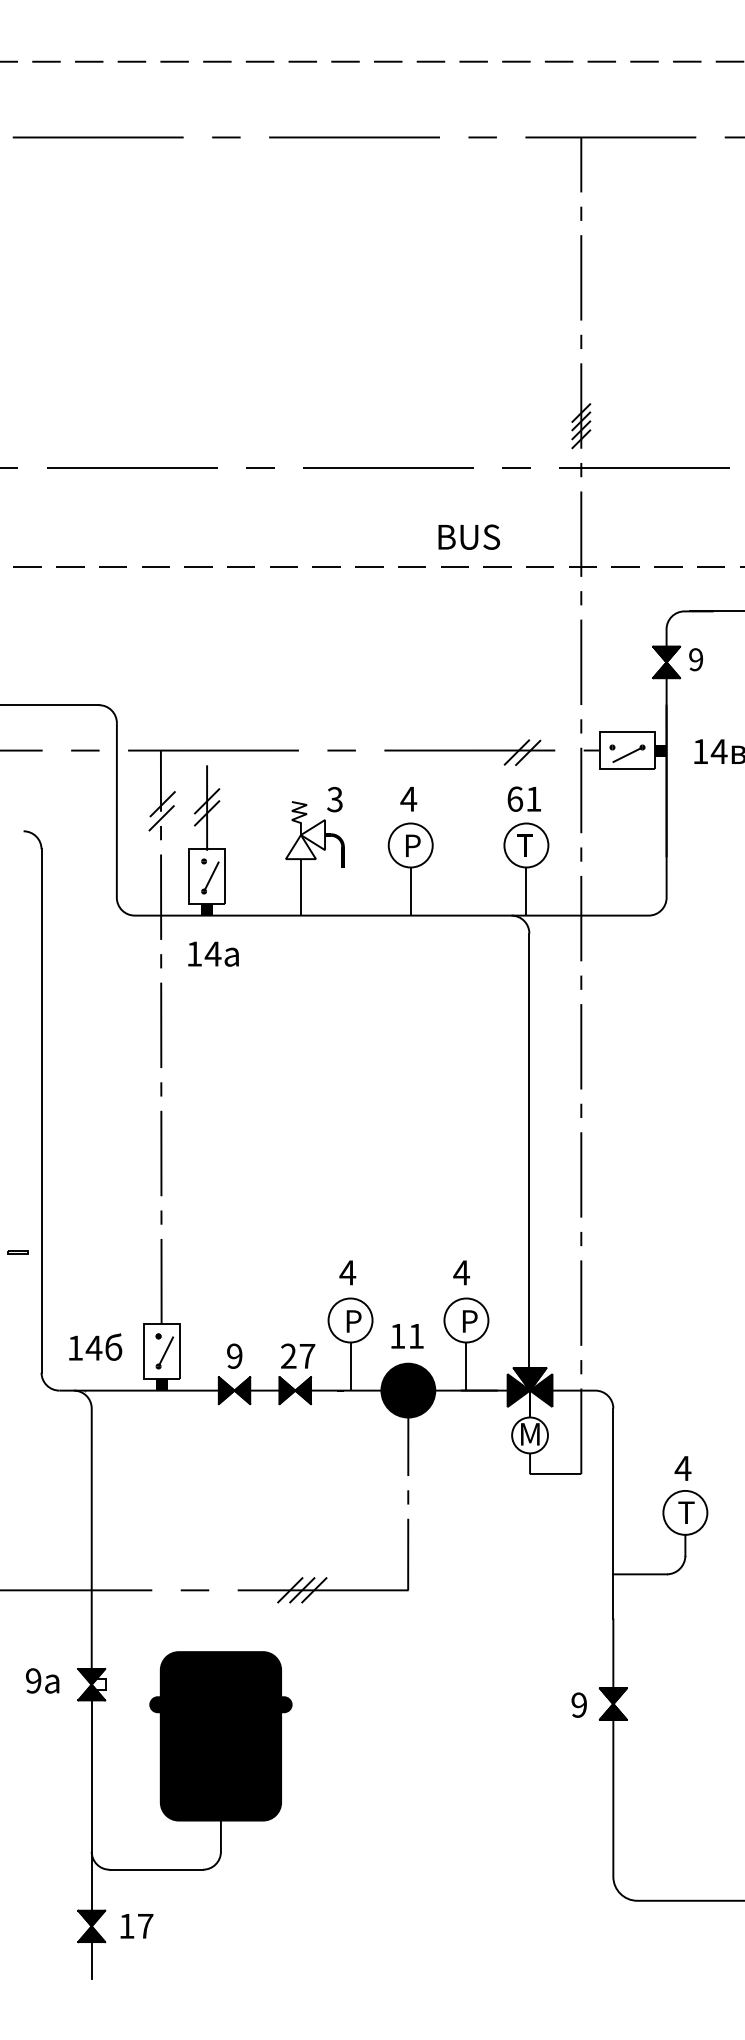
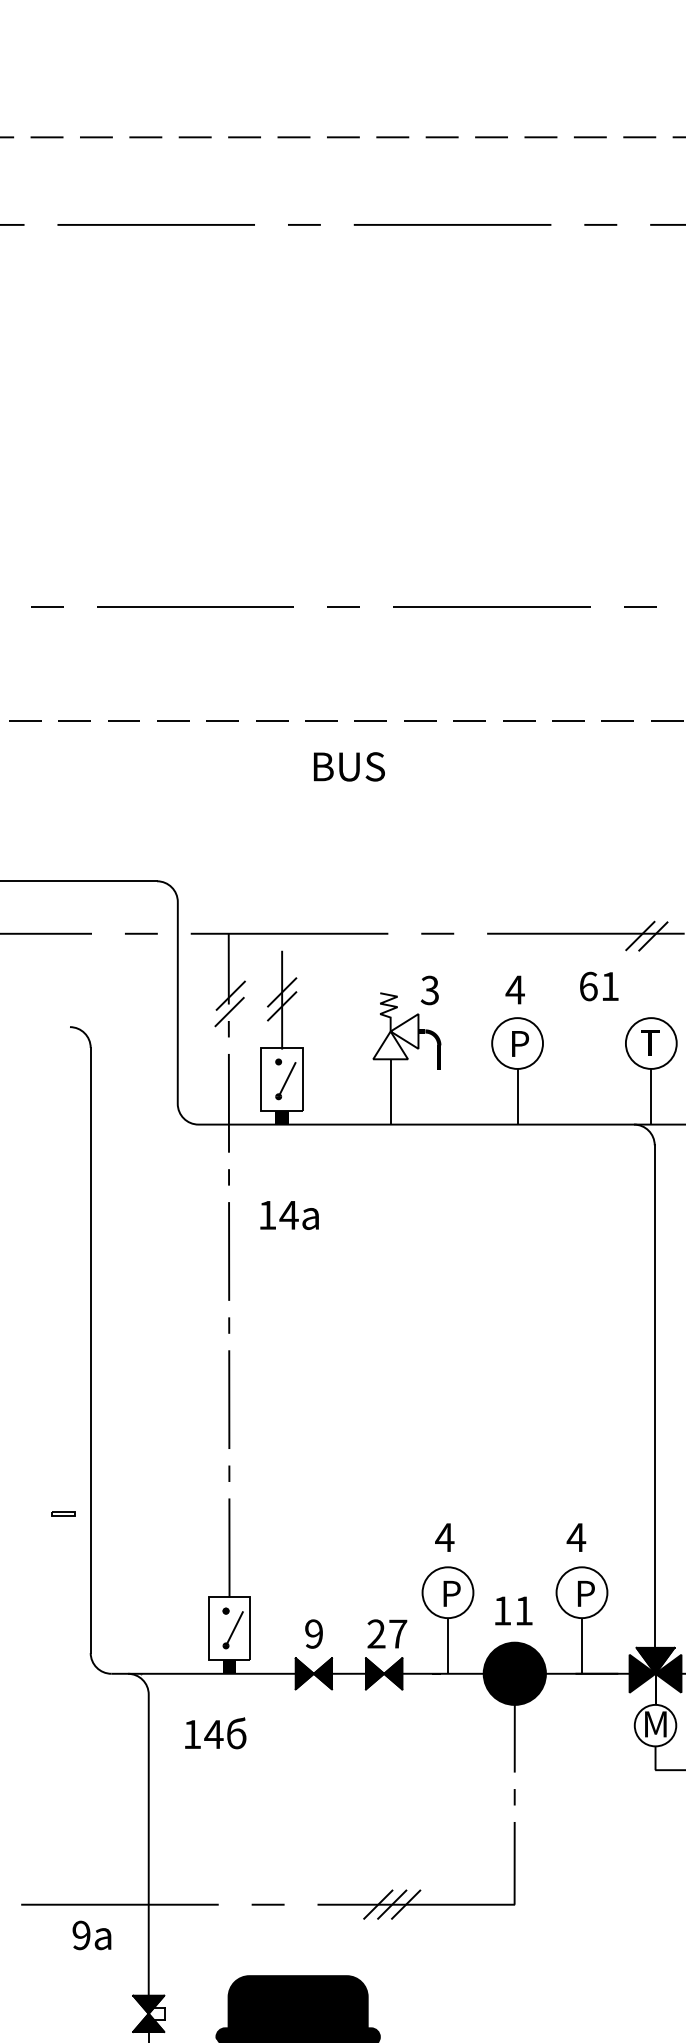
text: (469, 536) -> (349, 766), moved
text: (523, 798) -> (598, 985), moved
text: (213, 953) -> (289, 1214), moved
text: (95, 1346) -> (215, 1732), moved
text: (42, 1680) -> (91, 1934), moved

